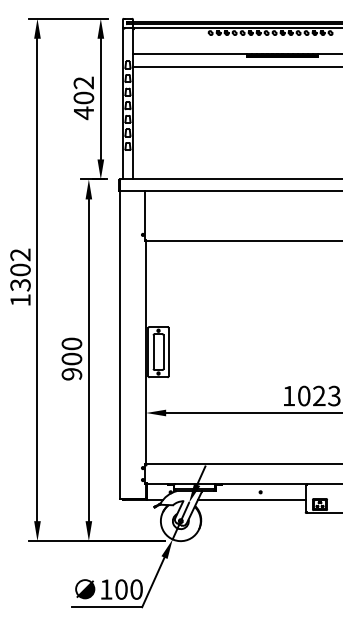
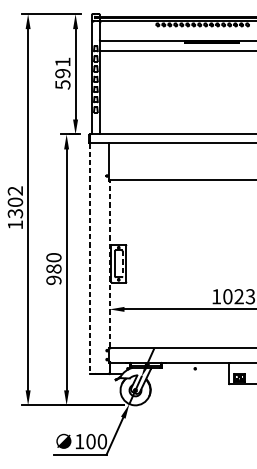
text: (83, 98) -> (62, 73), 402 -> 591
line: (120, 345) -> (90, 258), solid -> dashed
line: (146, 352) -> (109, 264), solid -> dashed
line: (163, 352) -> (122, 264), solid -> dashed
text: (71, 358) -> (53, 268), 900 -> 980
line: (251, 499) -> (188, 374), removed

